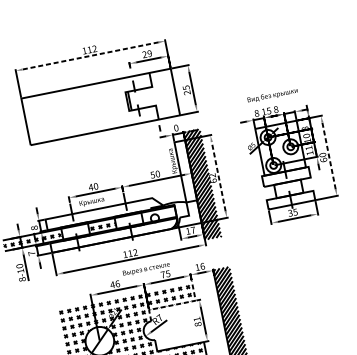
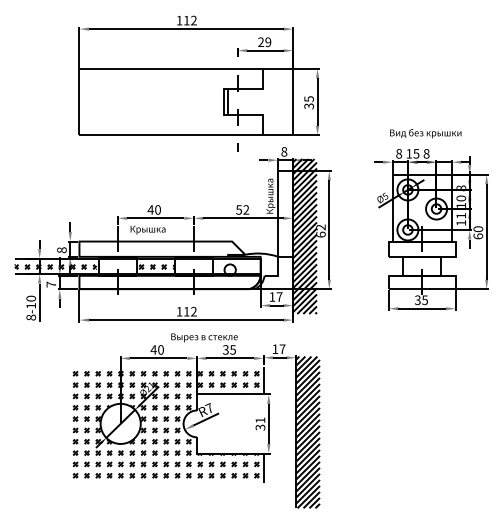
line: (90, 56) -> (185, 29), dashed -> solid
text: (187, 92) -> (309, 106), 25 -> 35
line: (159, 128) -> (237, 147), moved
text: (176, 128) -> (284, 152), 0 -> 8
line: (329, 156) -> (486, 232), dashed -> solid
text: (157, 173) -> (246, 209), 50 -> 52
line: (218, 176) -> (329, 230), dashed -> solid
text: (202, 266) -> (282, 349), 16 -> 17
text: (162, 274) -> (225, 349), 75 -> 35
text: (117, 283) -> (160, 349), 46 -> 40
line: (176, 304) -> (235, 394), dashed -> solid
text: (197, 324) -> (259, 427), 81 -> 31

